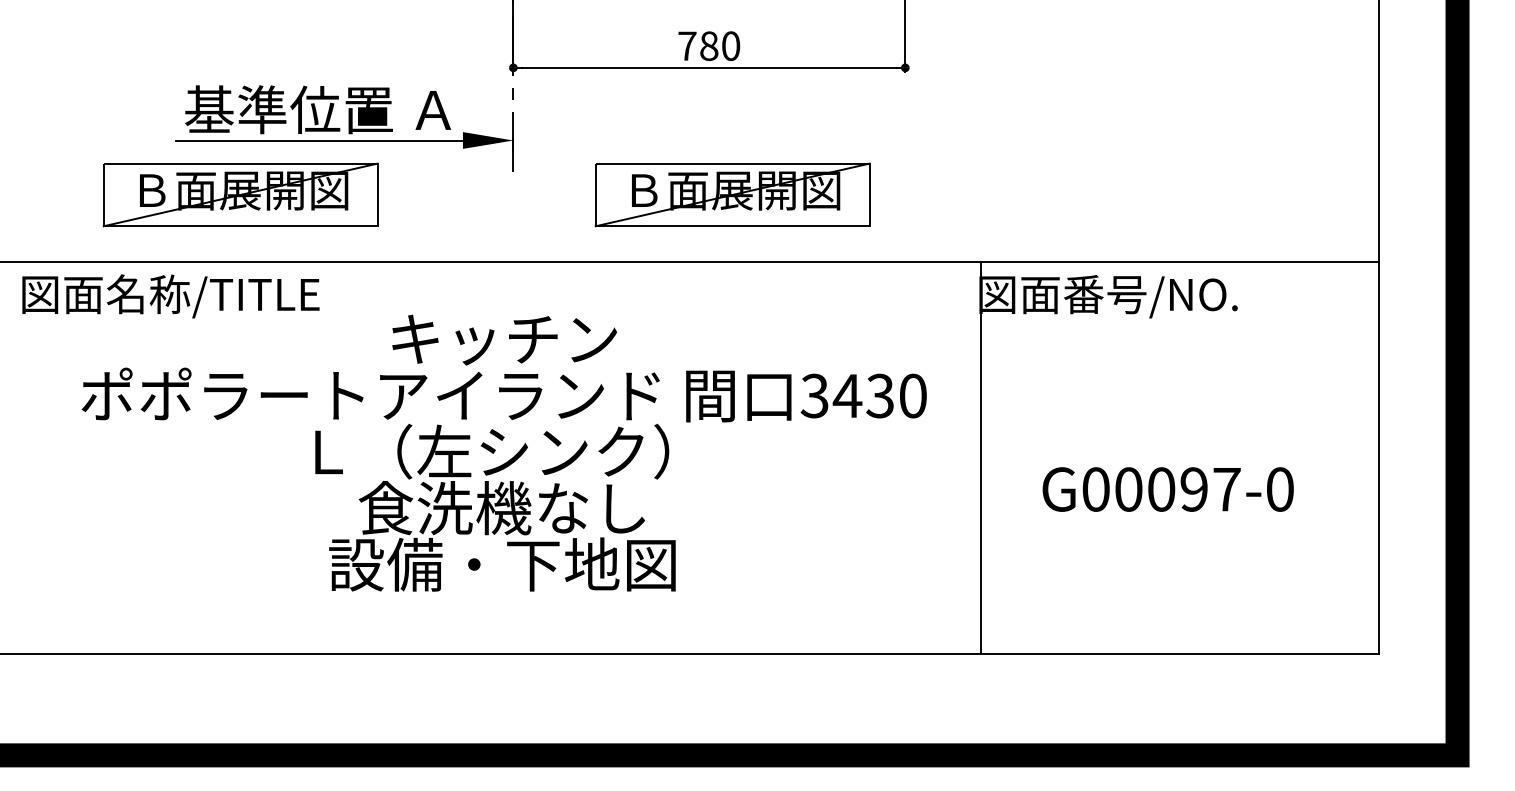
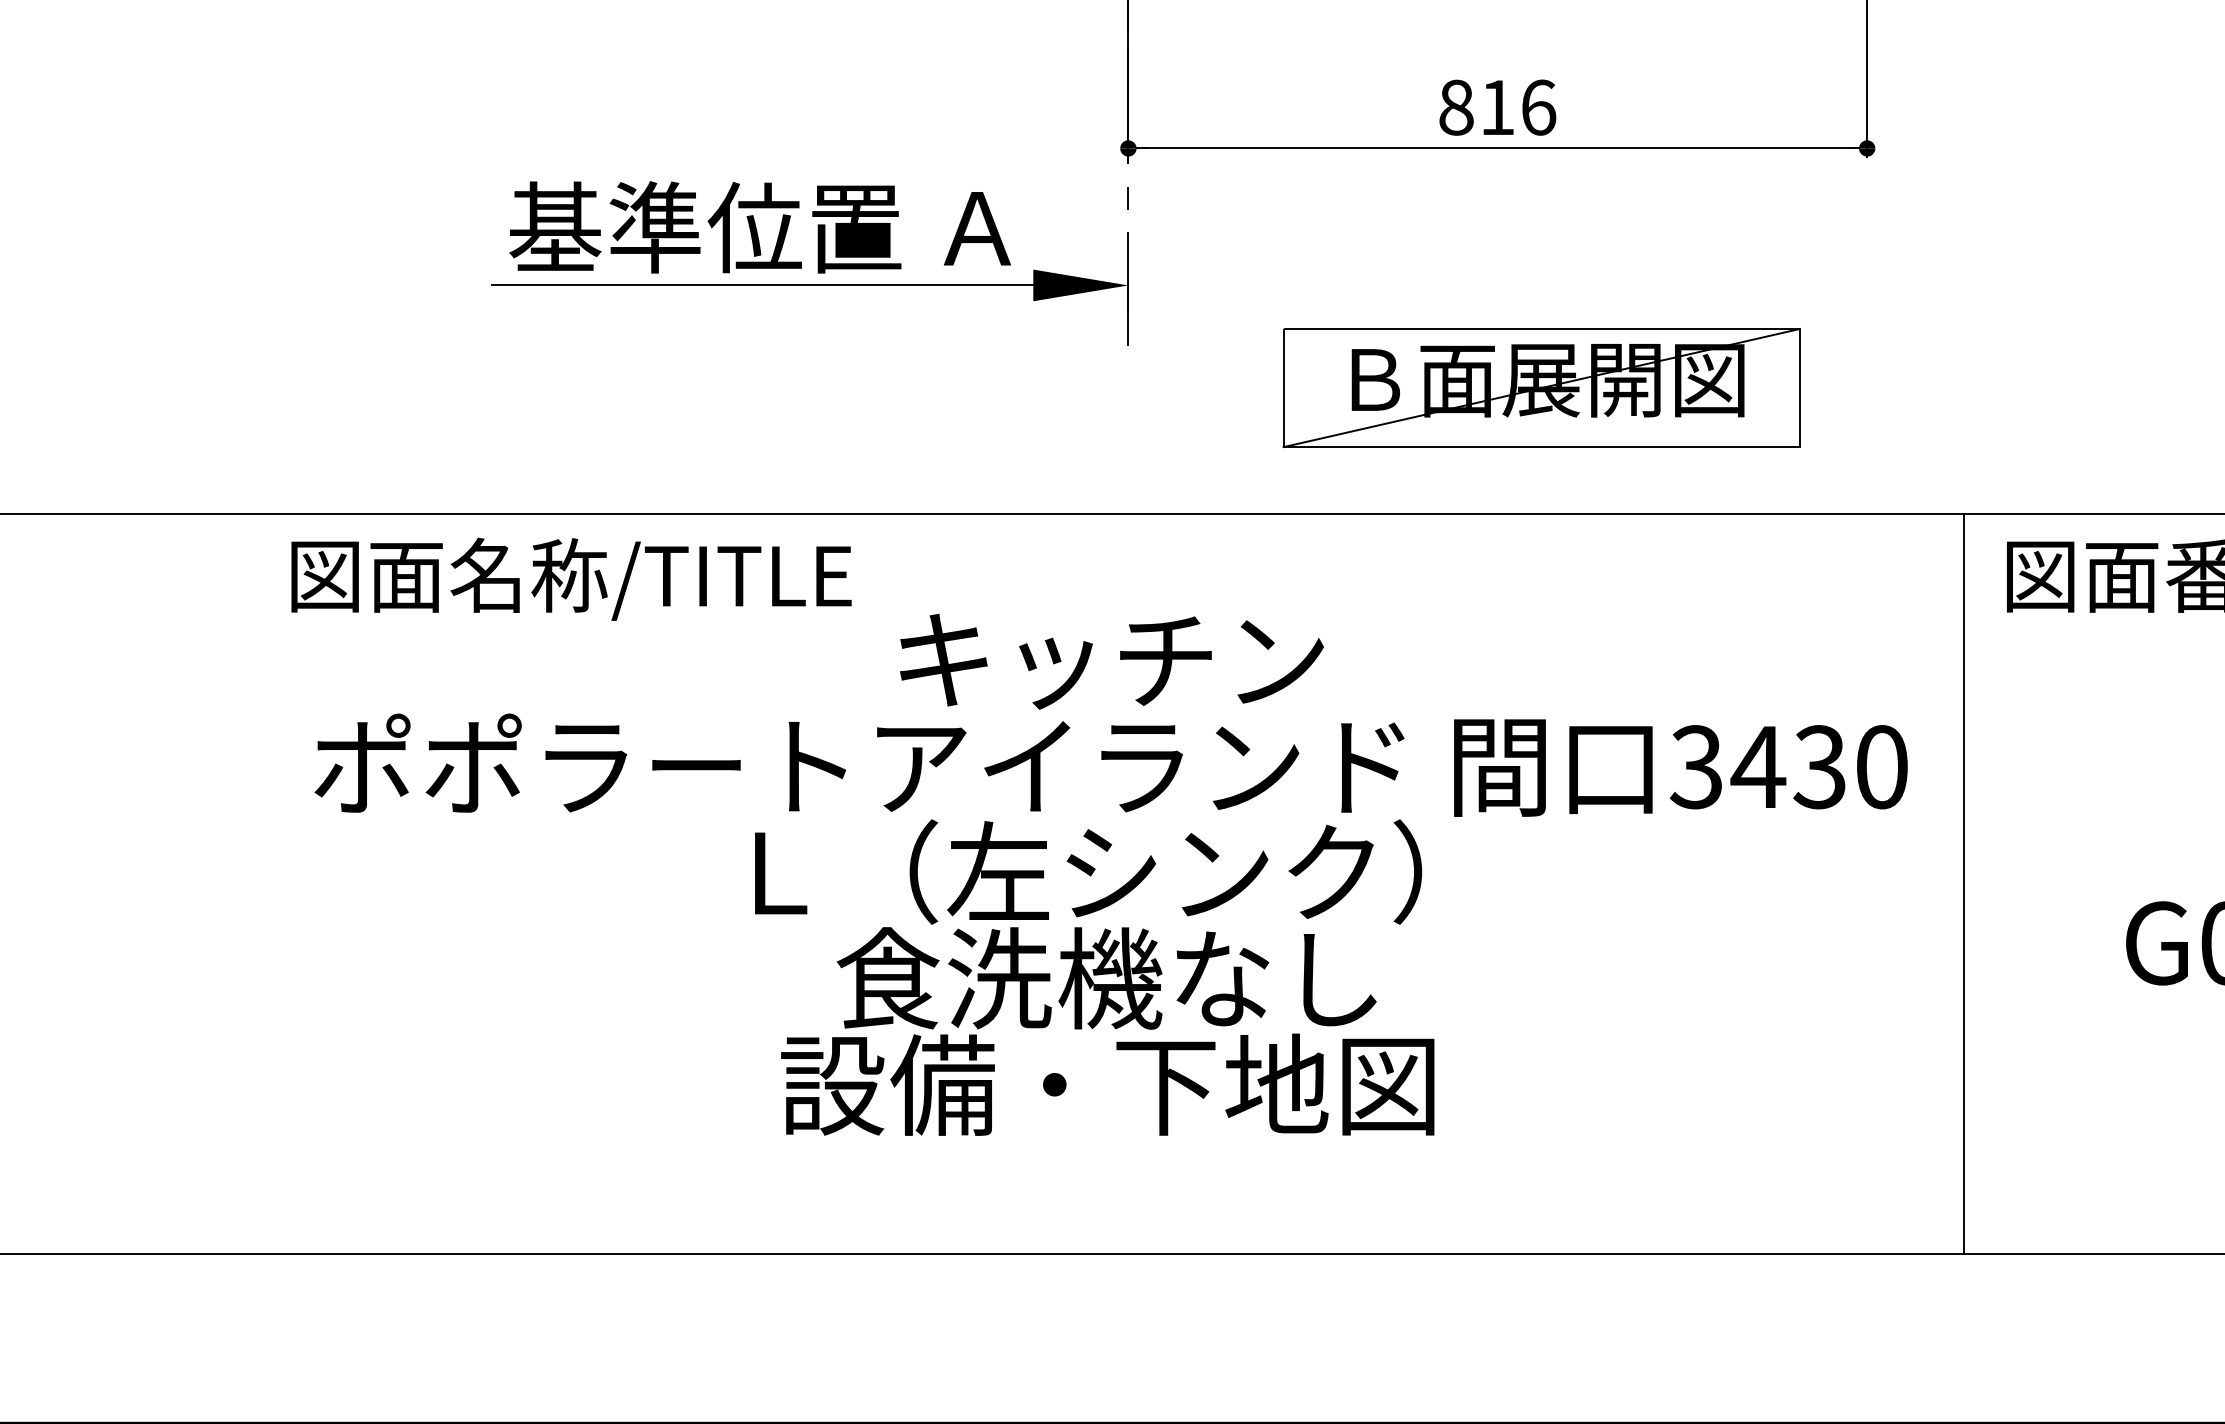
text: (709, 46) -> (1498, 108), 780 -> 816
part: (240, 194) -> (613, 387), removed
text: (170, 296) -> (570, 579), moved
line: (980, 457) -> (1963, 882), moved

